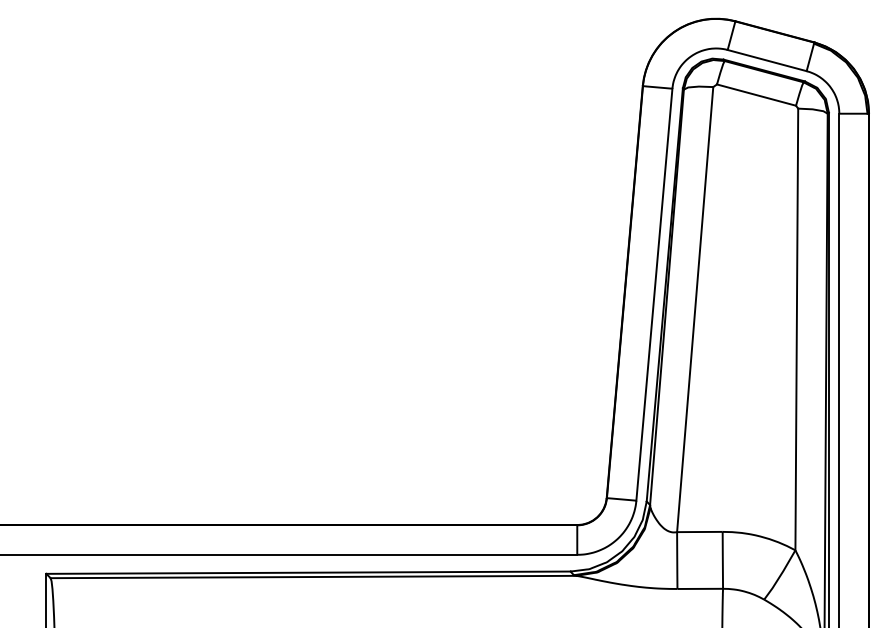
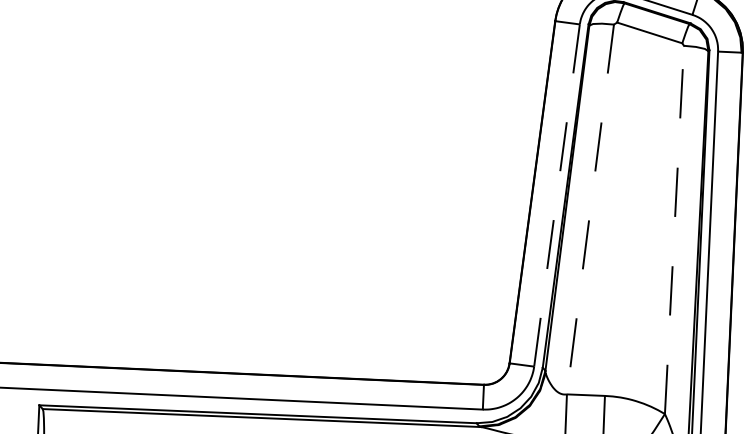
line: (654, 294) -> (557, 195), solid -> dashed
line: (695, 310) -> (590, 210), solid -> dashed
line: (796, 329) -> (674, 229), solid -> dashed

